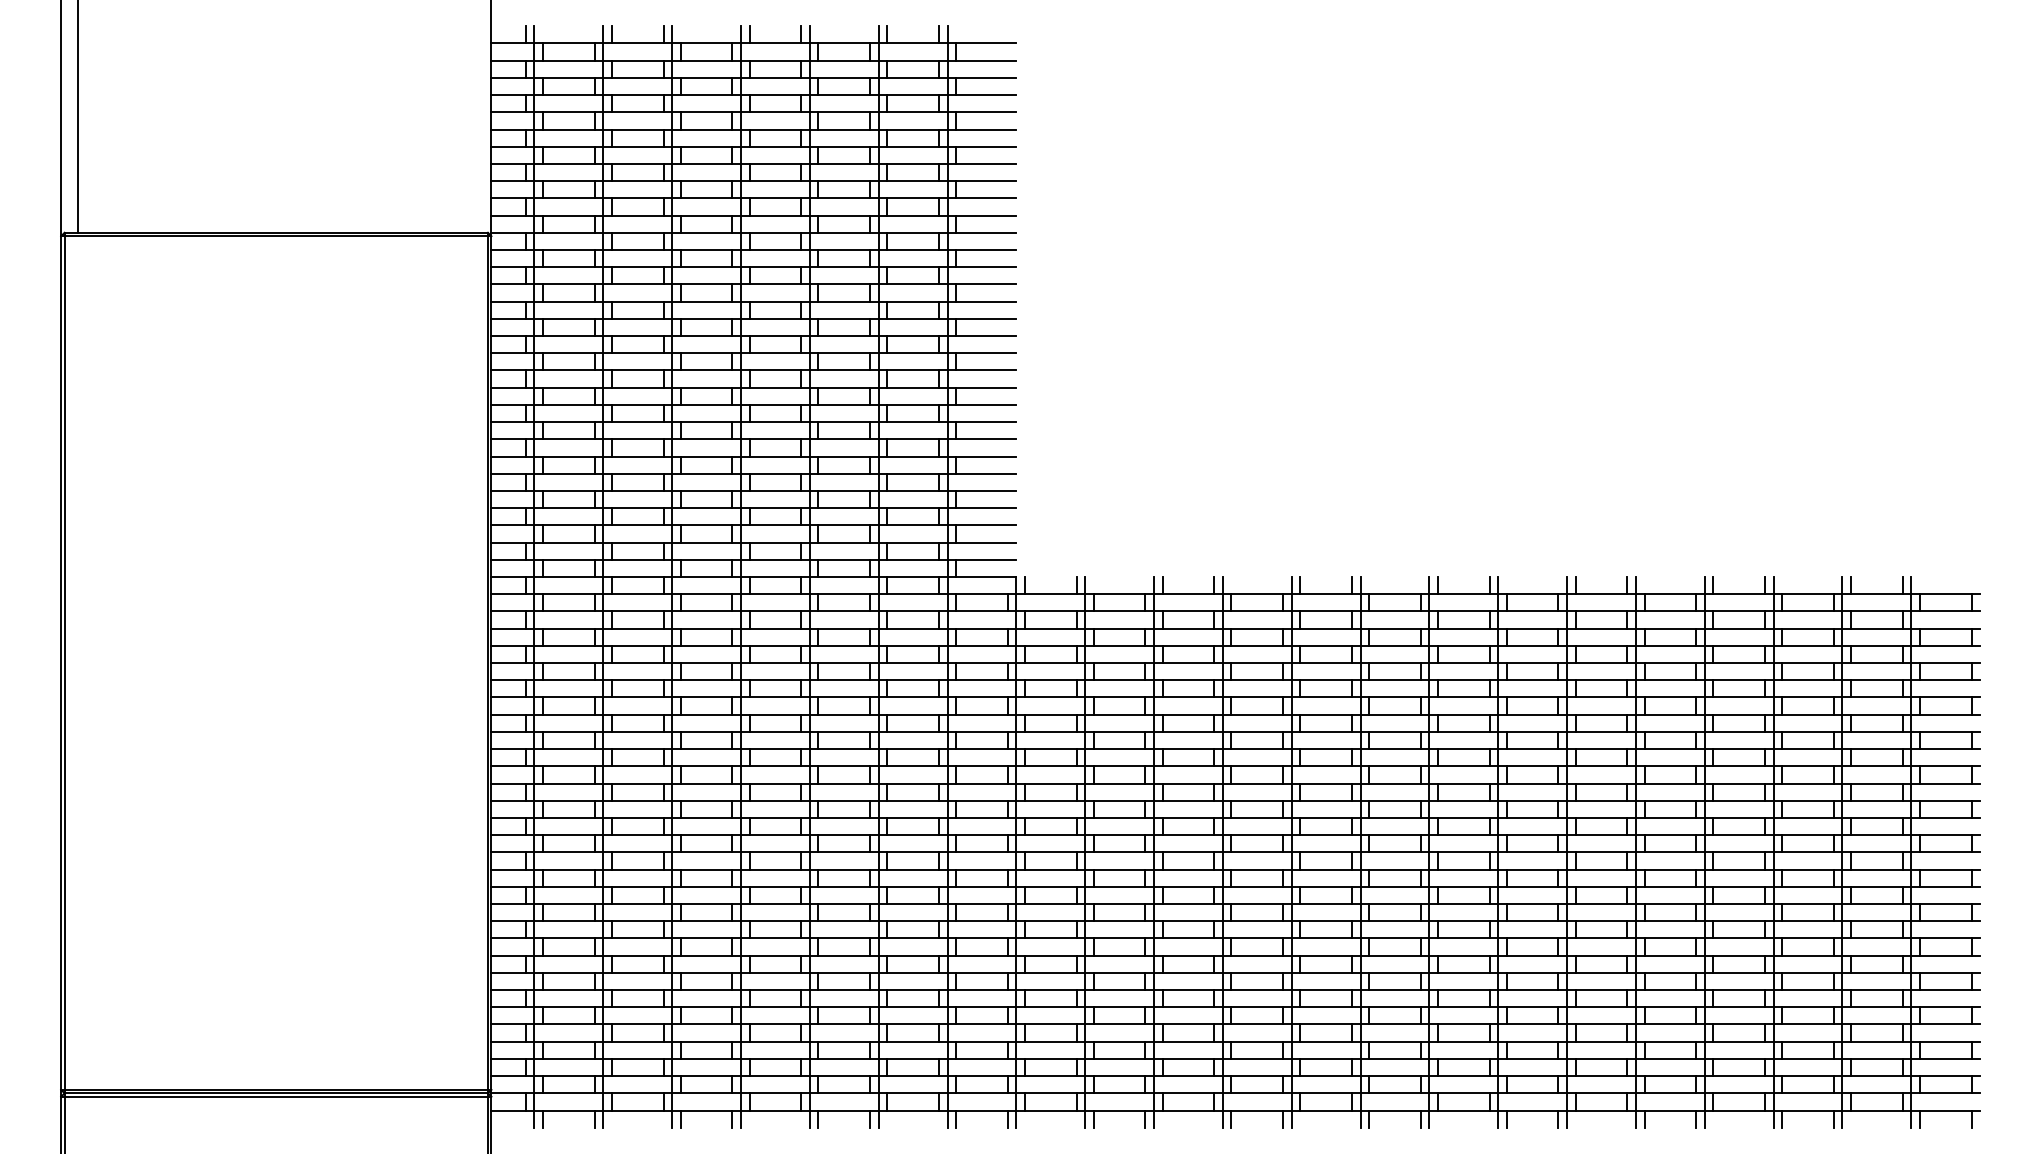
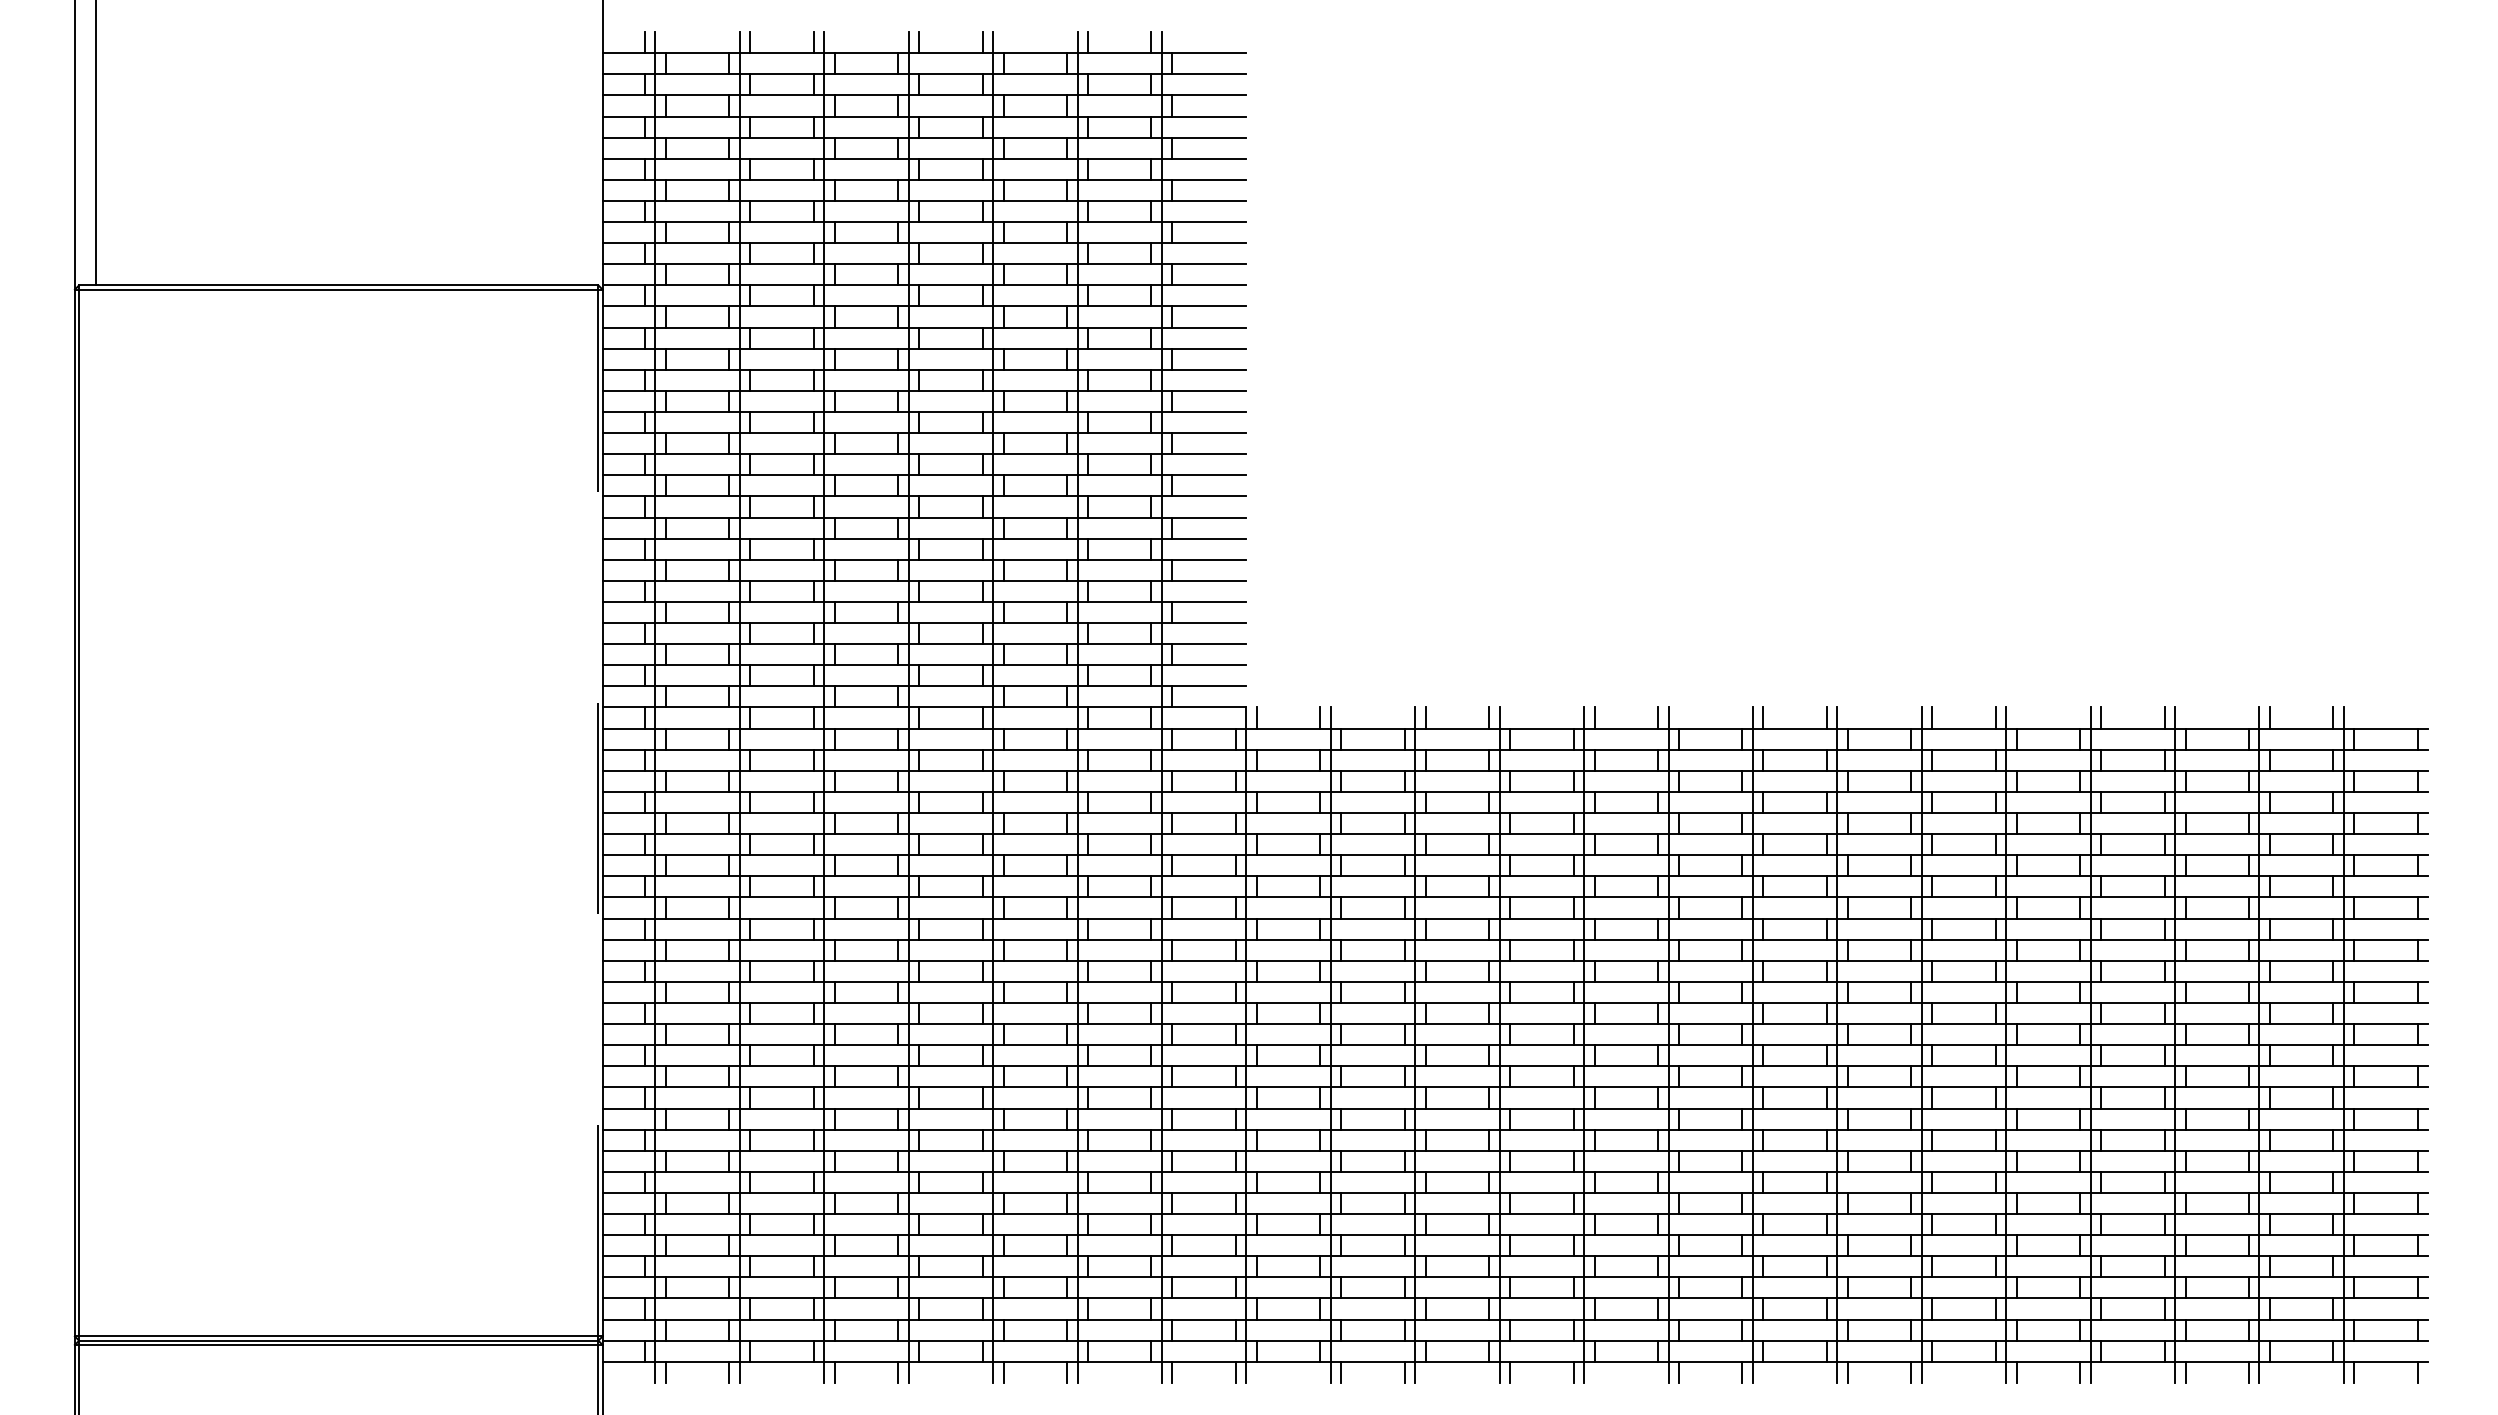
line: (488, 662) -> (598, 812), solid -> dashed

